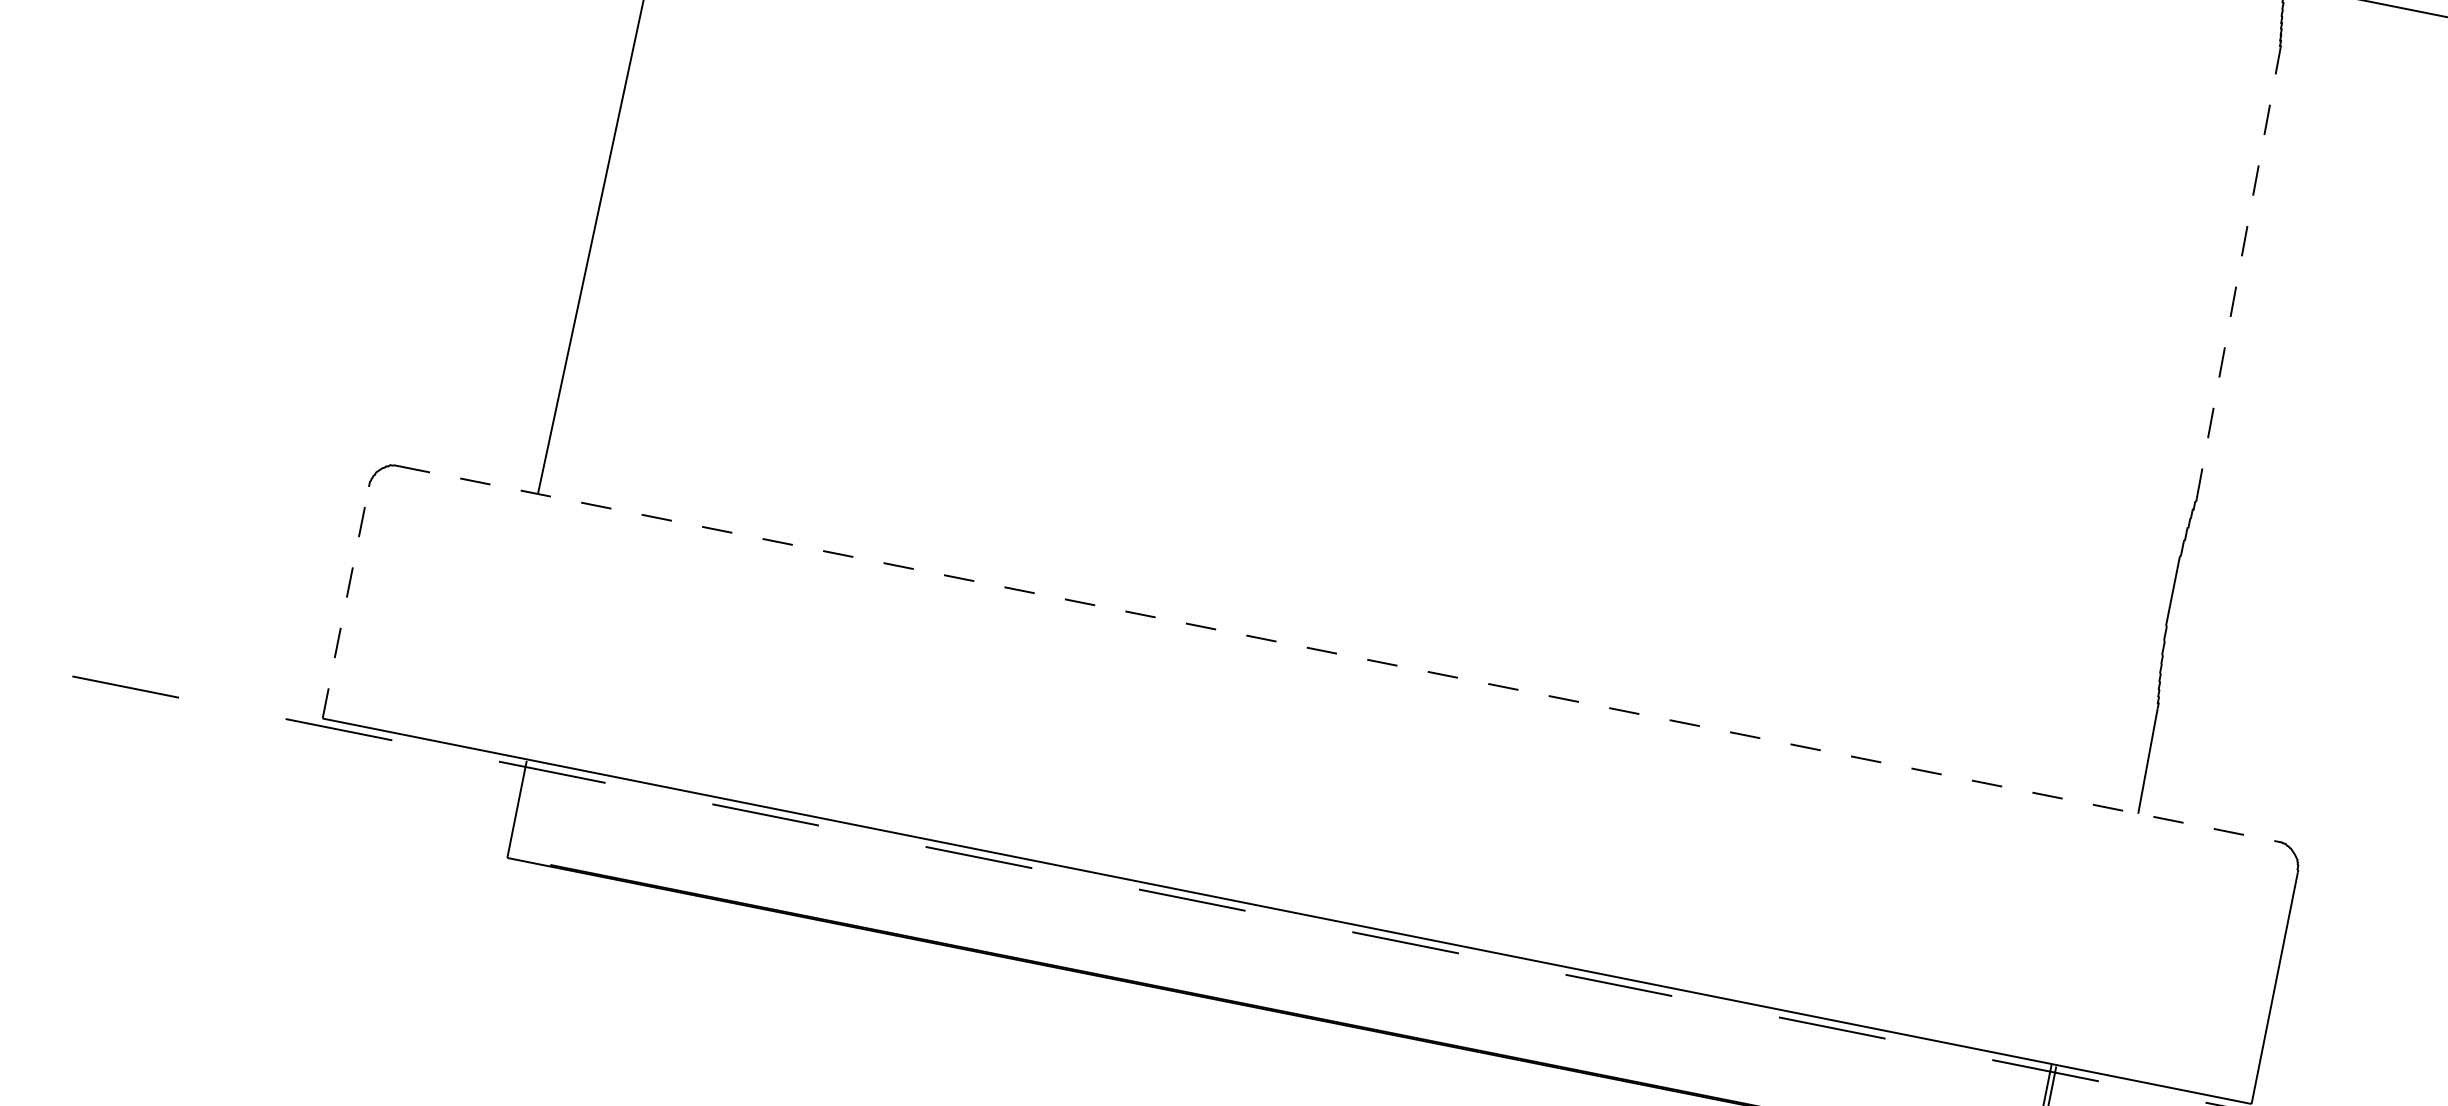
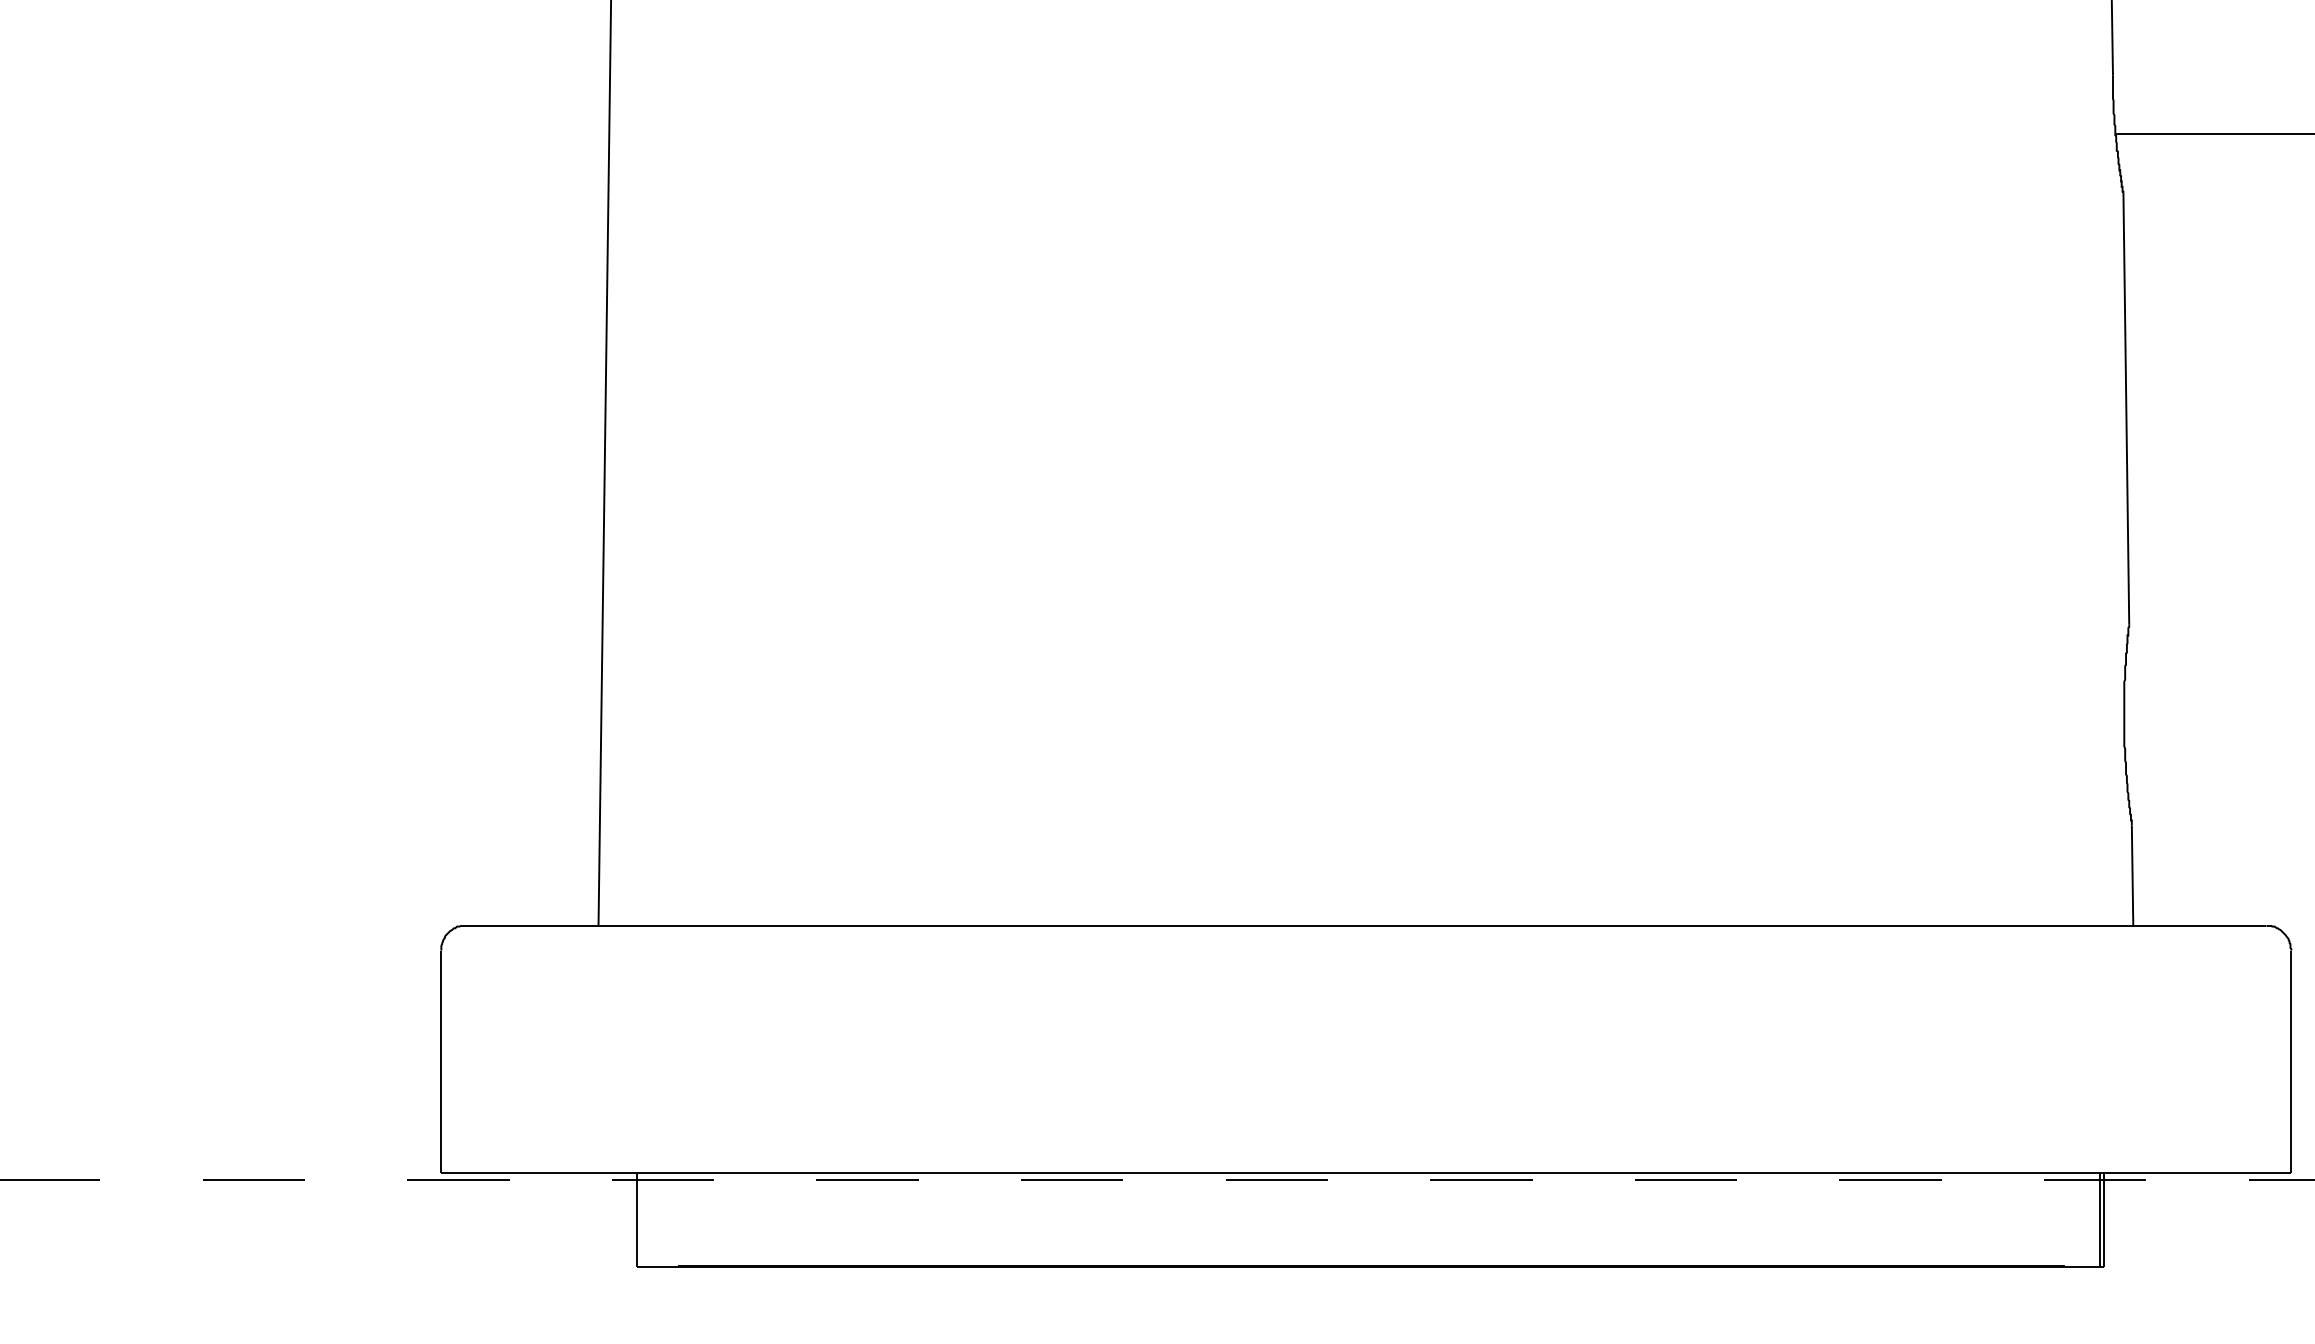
line: (2238, 272) -> (2126, 408), dashed -> solid
line: (345, 602) -> (441, 1061), dashed -> solid
line: (1338, 653) -> (1366, 925), dashed -> solid

